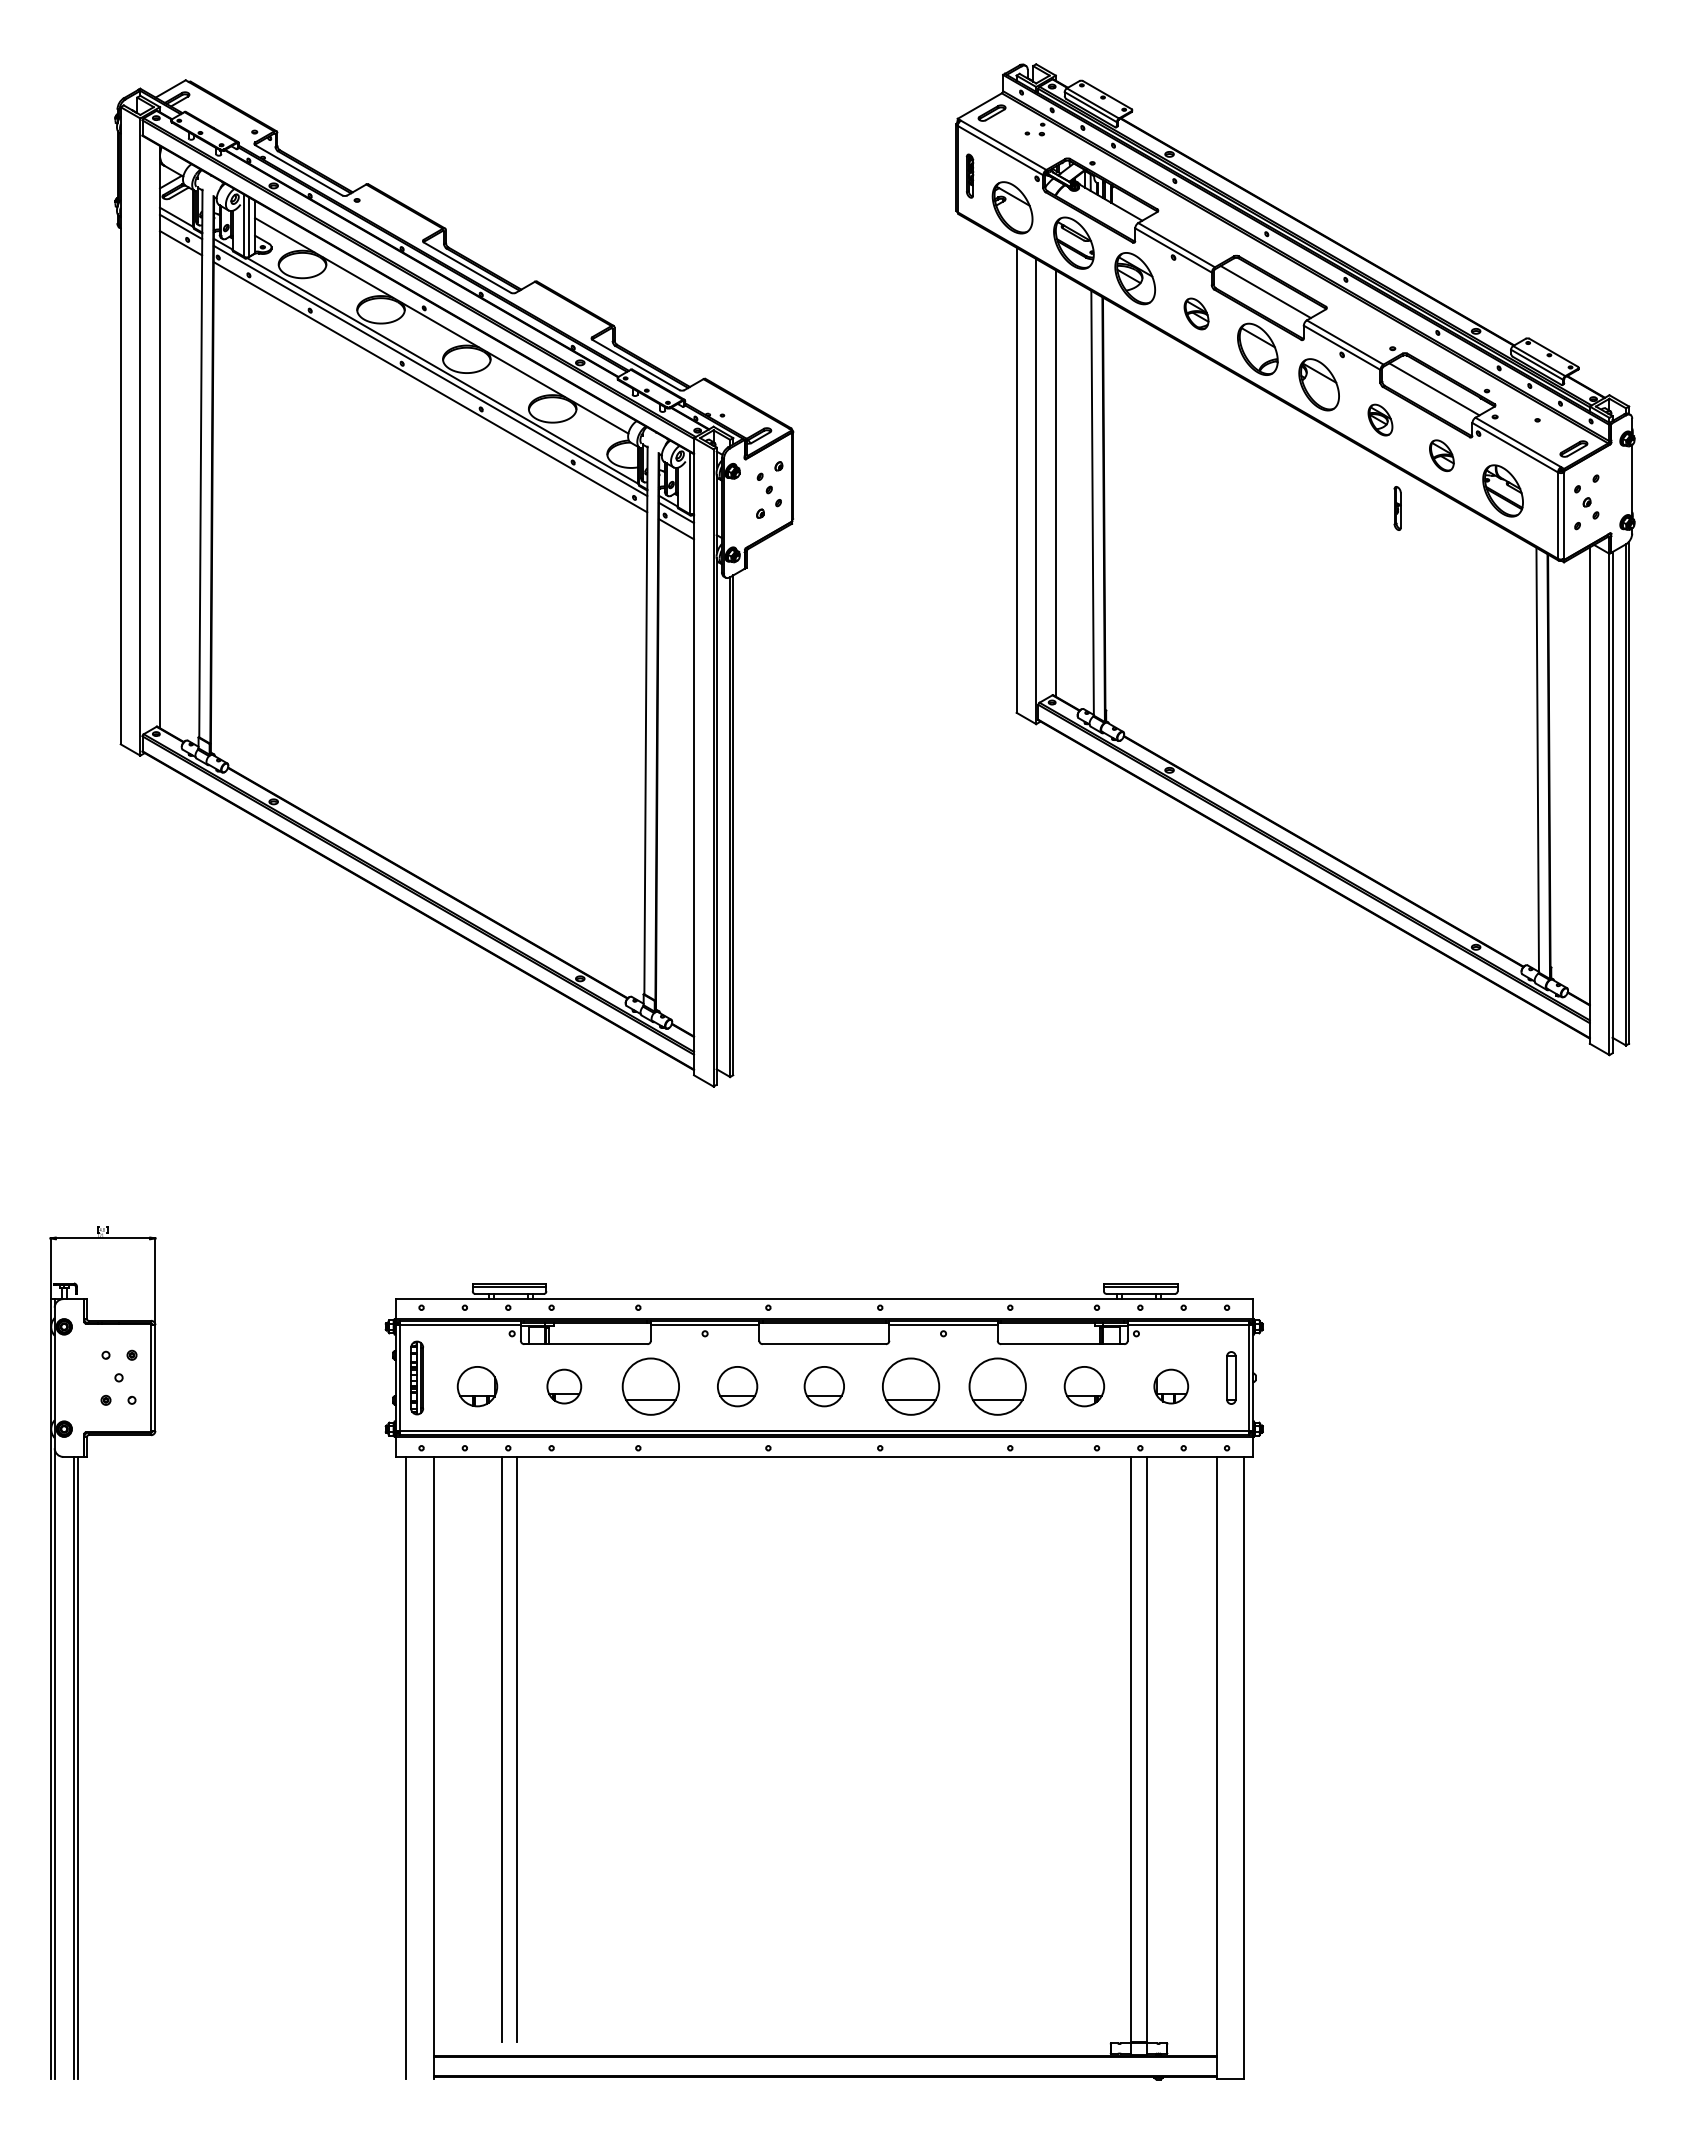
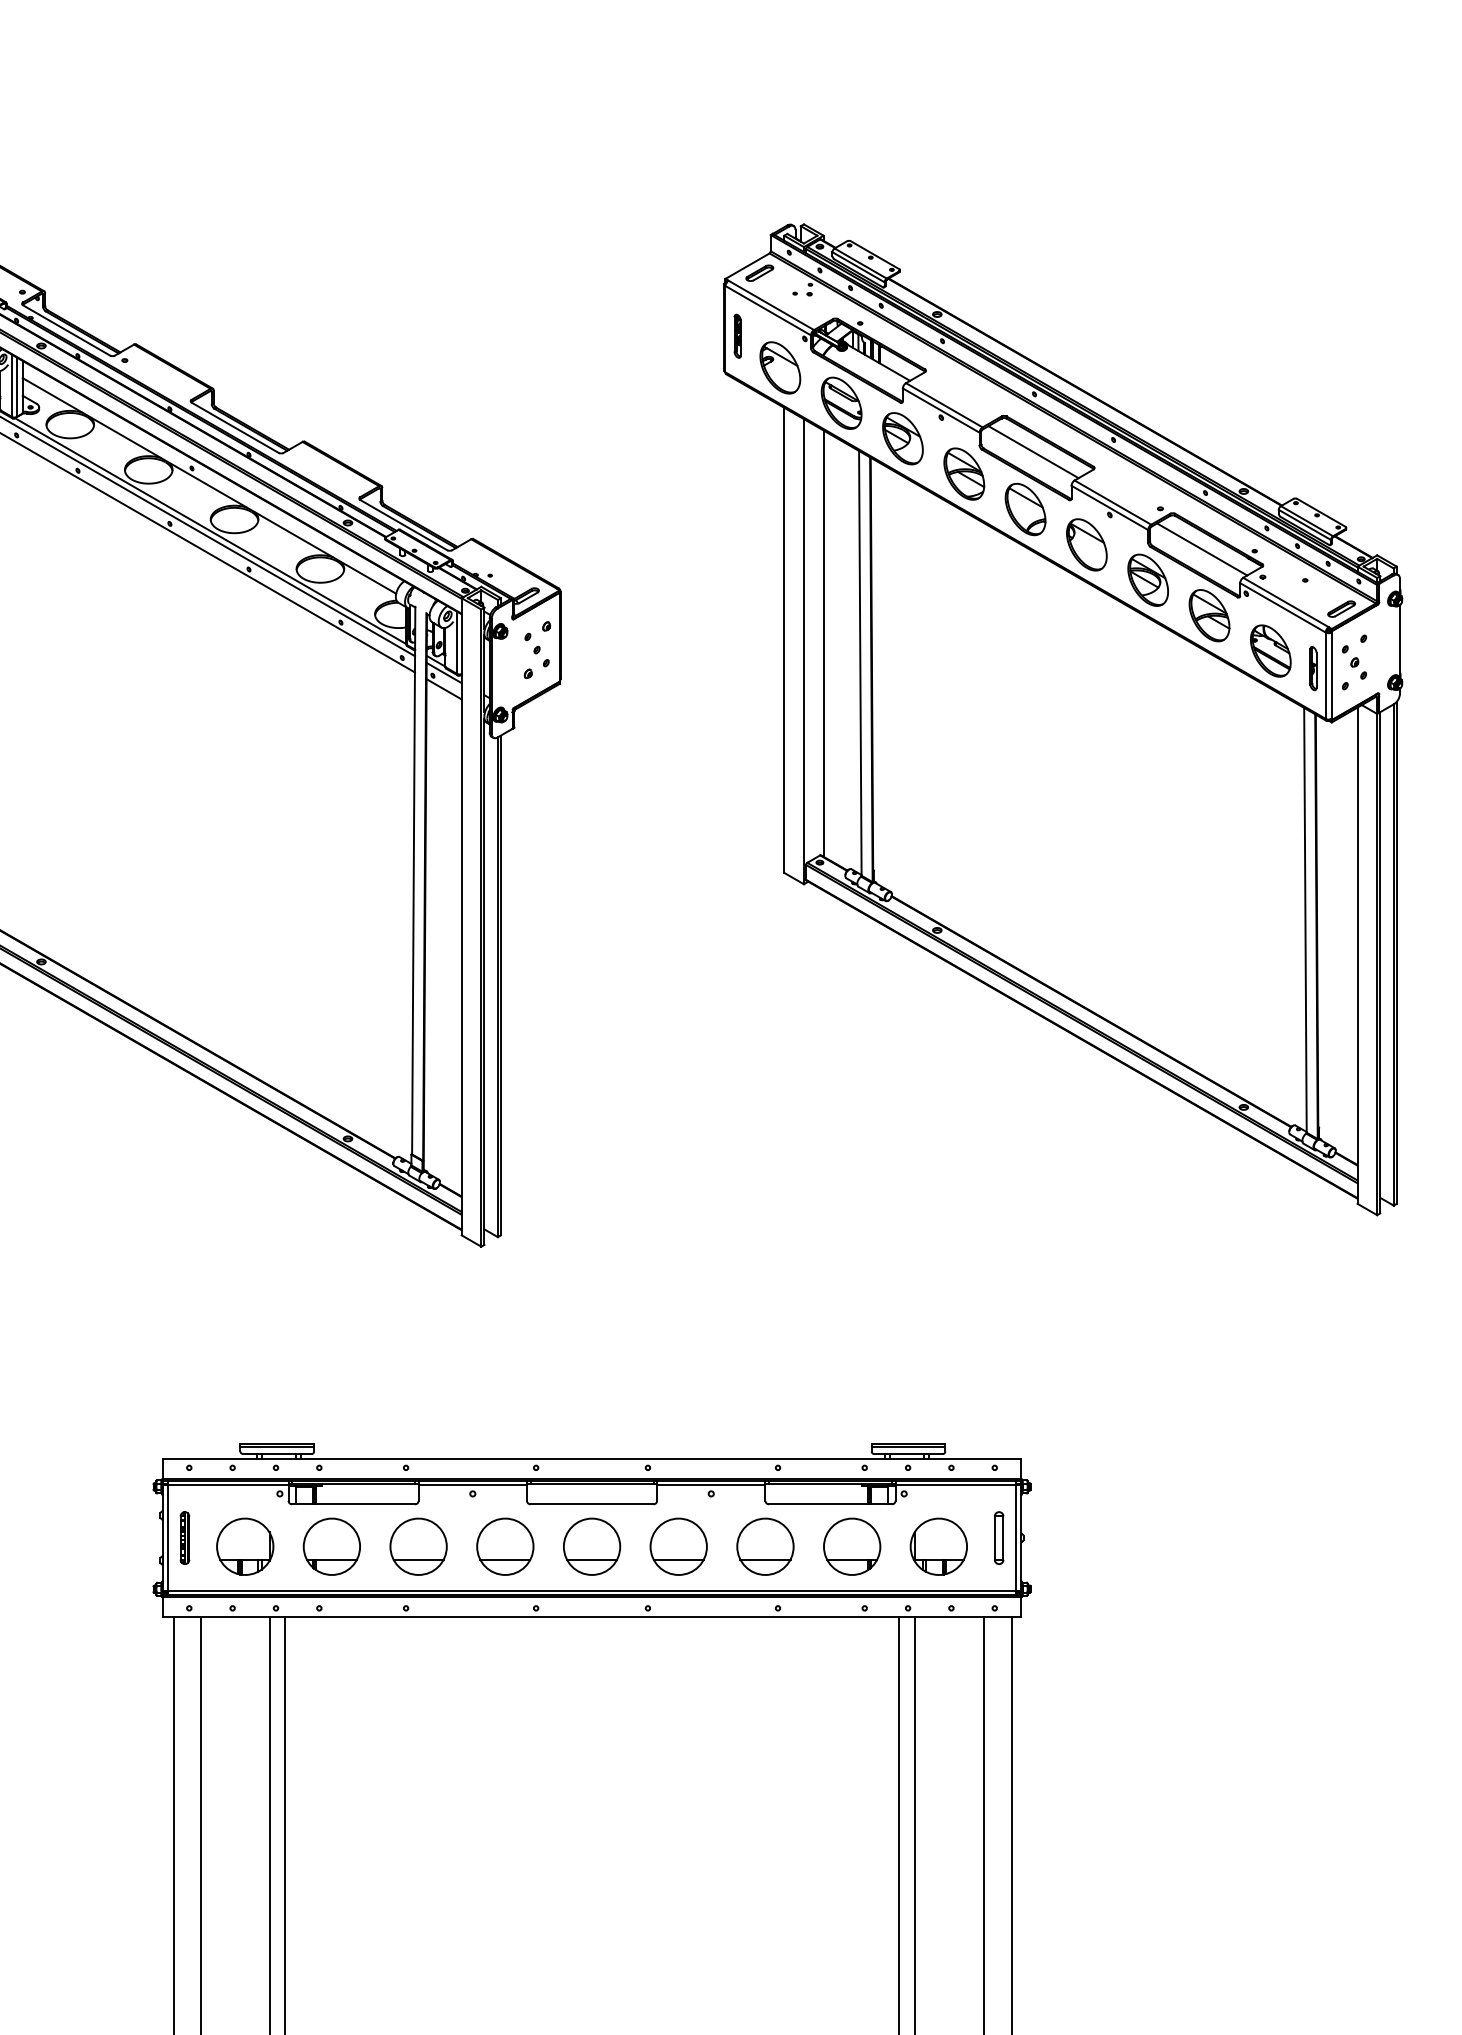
part: (1196, 313) -> (964, 473), size x1.67
part: (1380, 419) -> (1148, 579), size x1.67
part: (1441, 455) -> (1209, 615), size x1.67
part: (1397, 508) -> (1313, 668), moved
part: (417, 1377) -> (185, 1537), size x0.71
part: (477, 1386) -> (245, 1546), size x1.43
part: (564, 1386) -> (332, 1546), size x1.67
part: (737, 1386) -> (505, 1546), size x1.43
part: (824, 1386) -> (592, 1546), size x1.43
part: (1084, 1386) -> (852, 1546), size x1.43
part: (1171, 1386) -> (939, 1546), size x1.67

